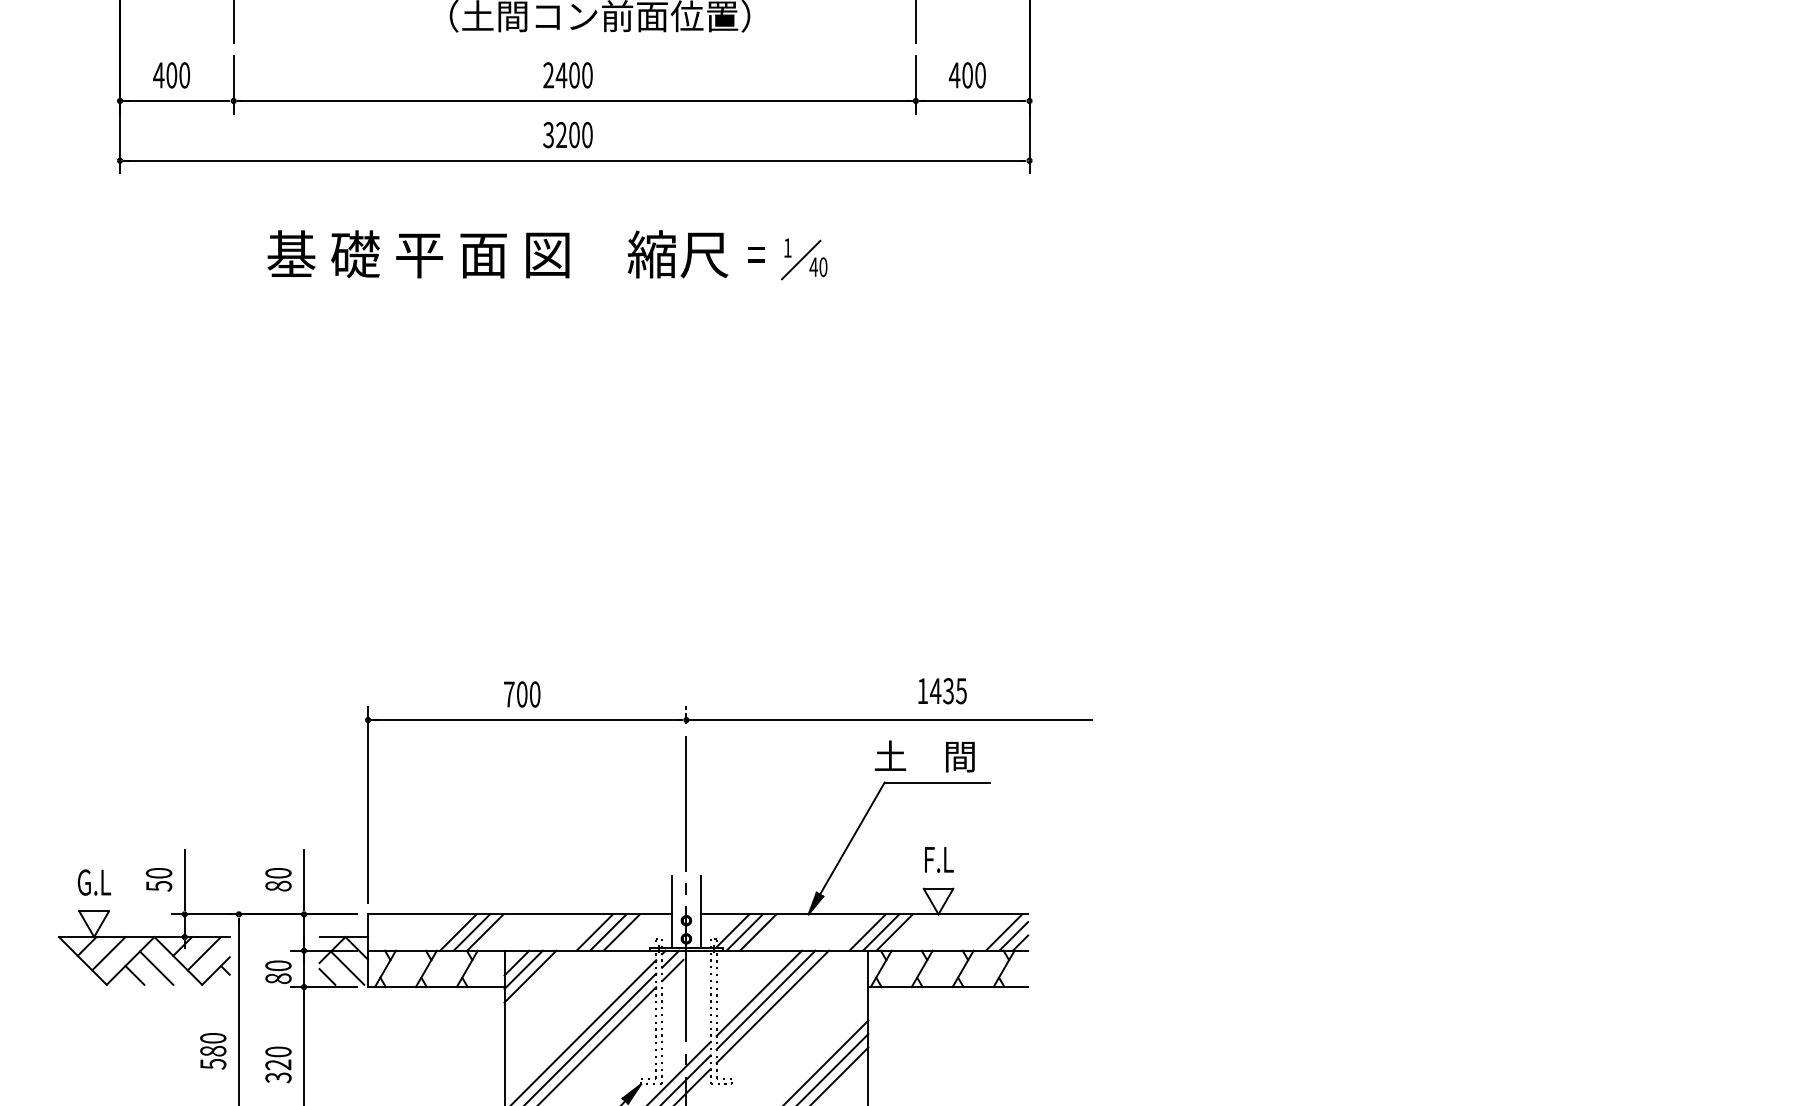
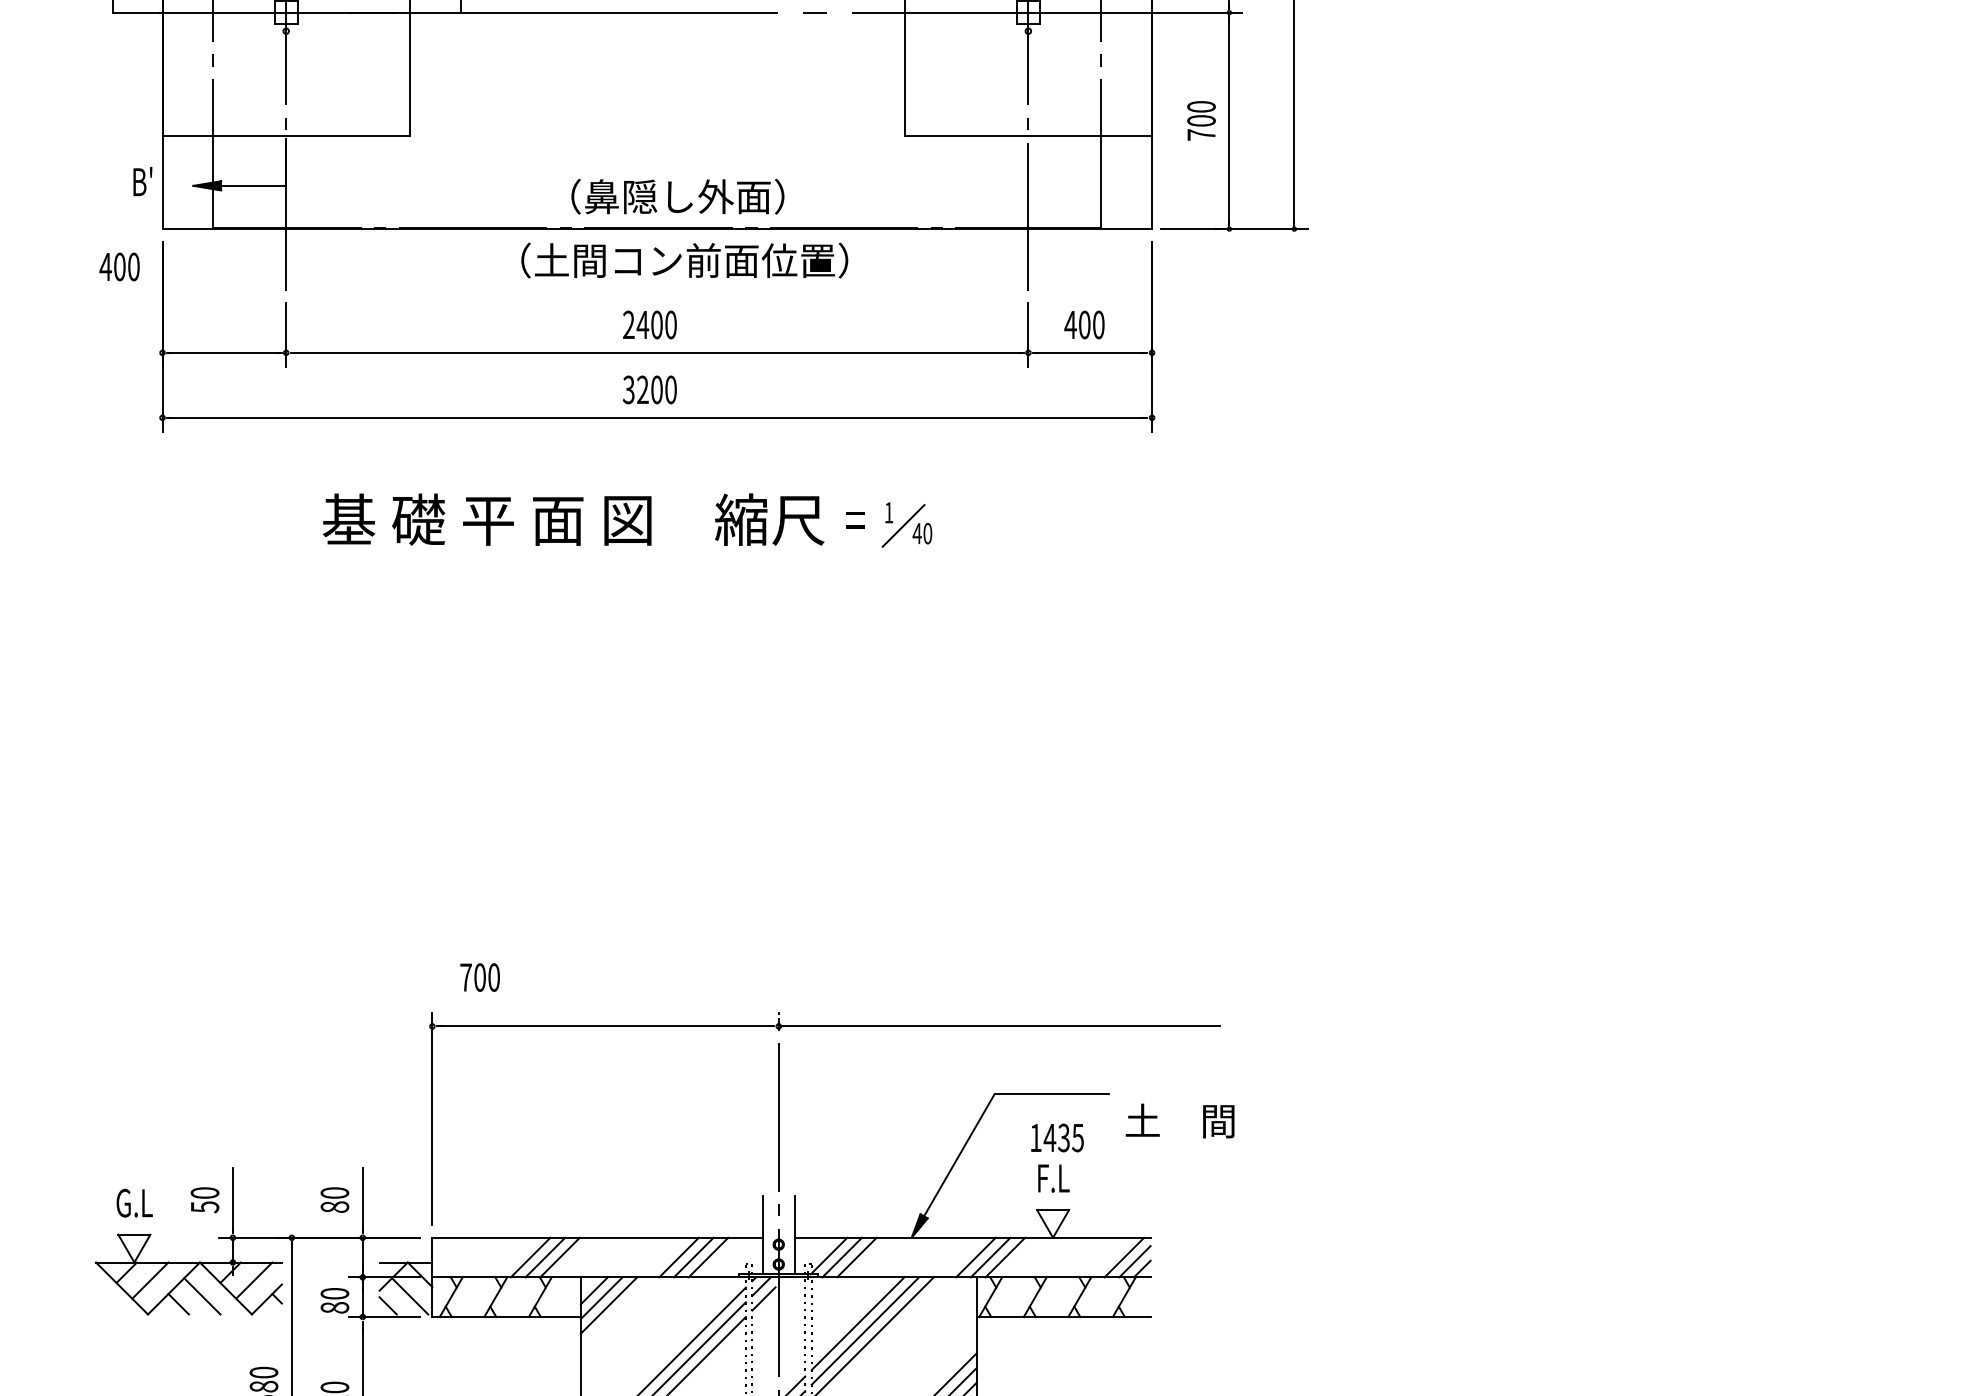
text: (171, 74) -> (119, 266), moved
text: (942, 690) -> (1057, 1137), moved
text: (521, 694) -> (479, 977), moved
text: (924, 756) -> (1179, 1120), moved

